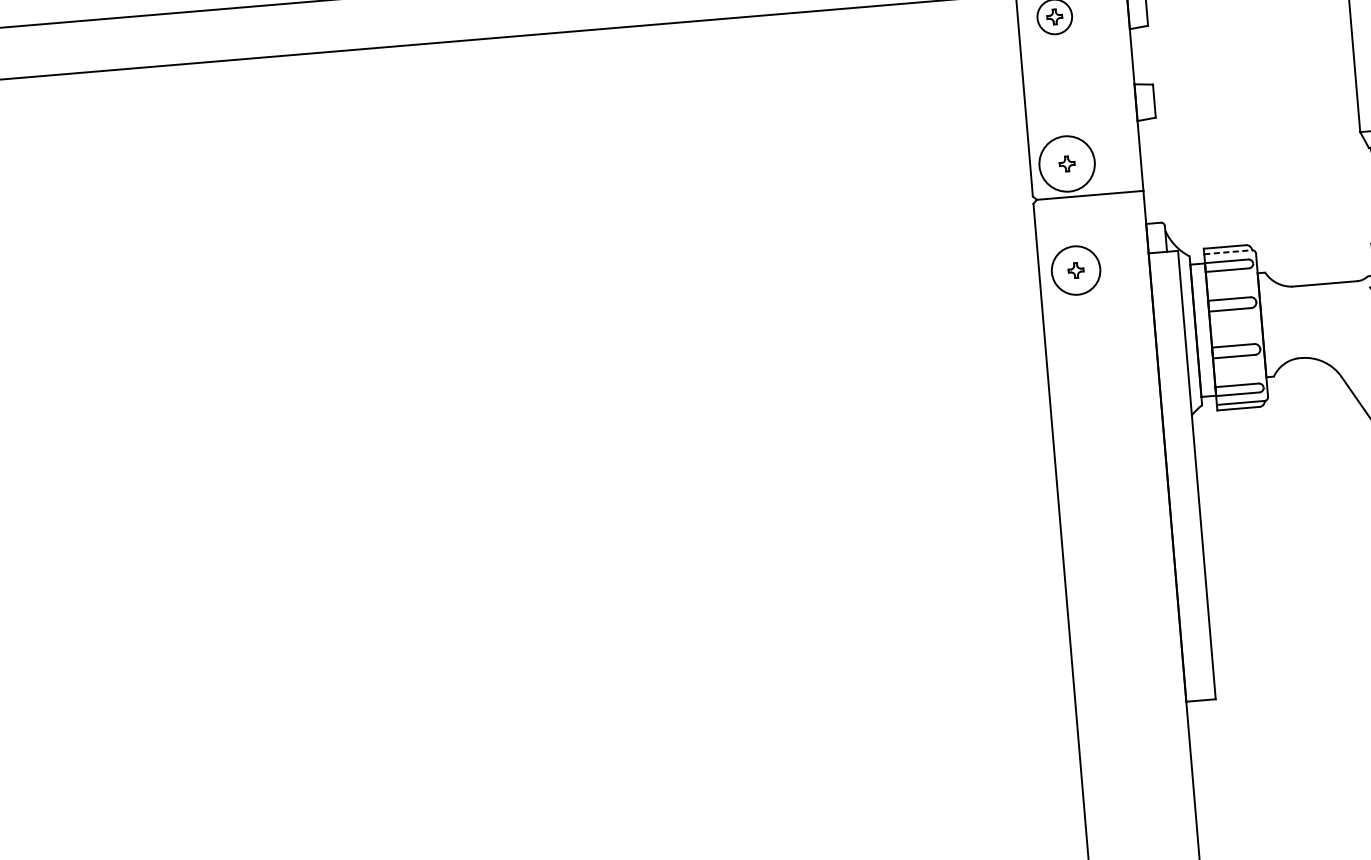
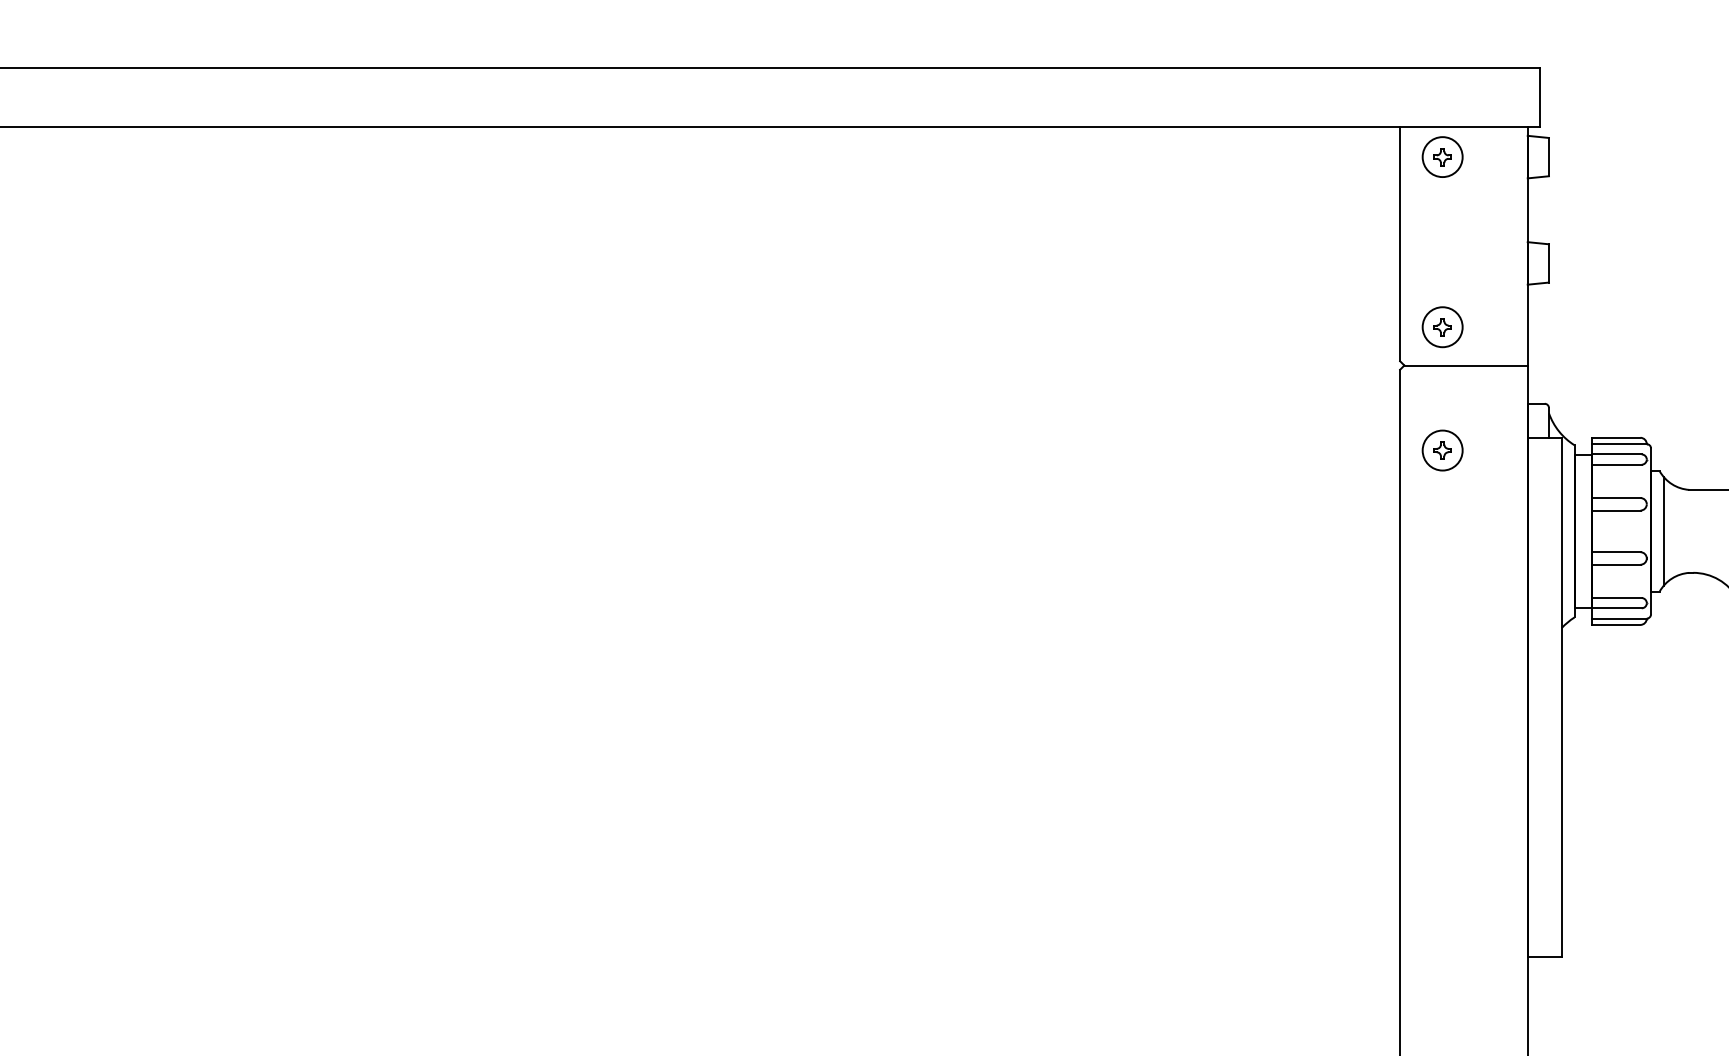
circle: (1067, 164) -> (1442, 327), size x0.62
line: (1228, 252) -> (1619, 444), dashed -> solid
circle: (1075, 270) -> (1442, 450), size x0.71
line: (1272, 324) -> (1663, 531), added

